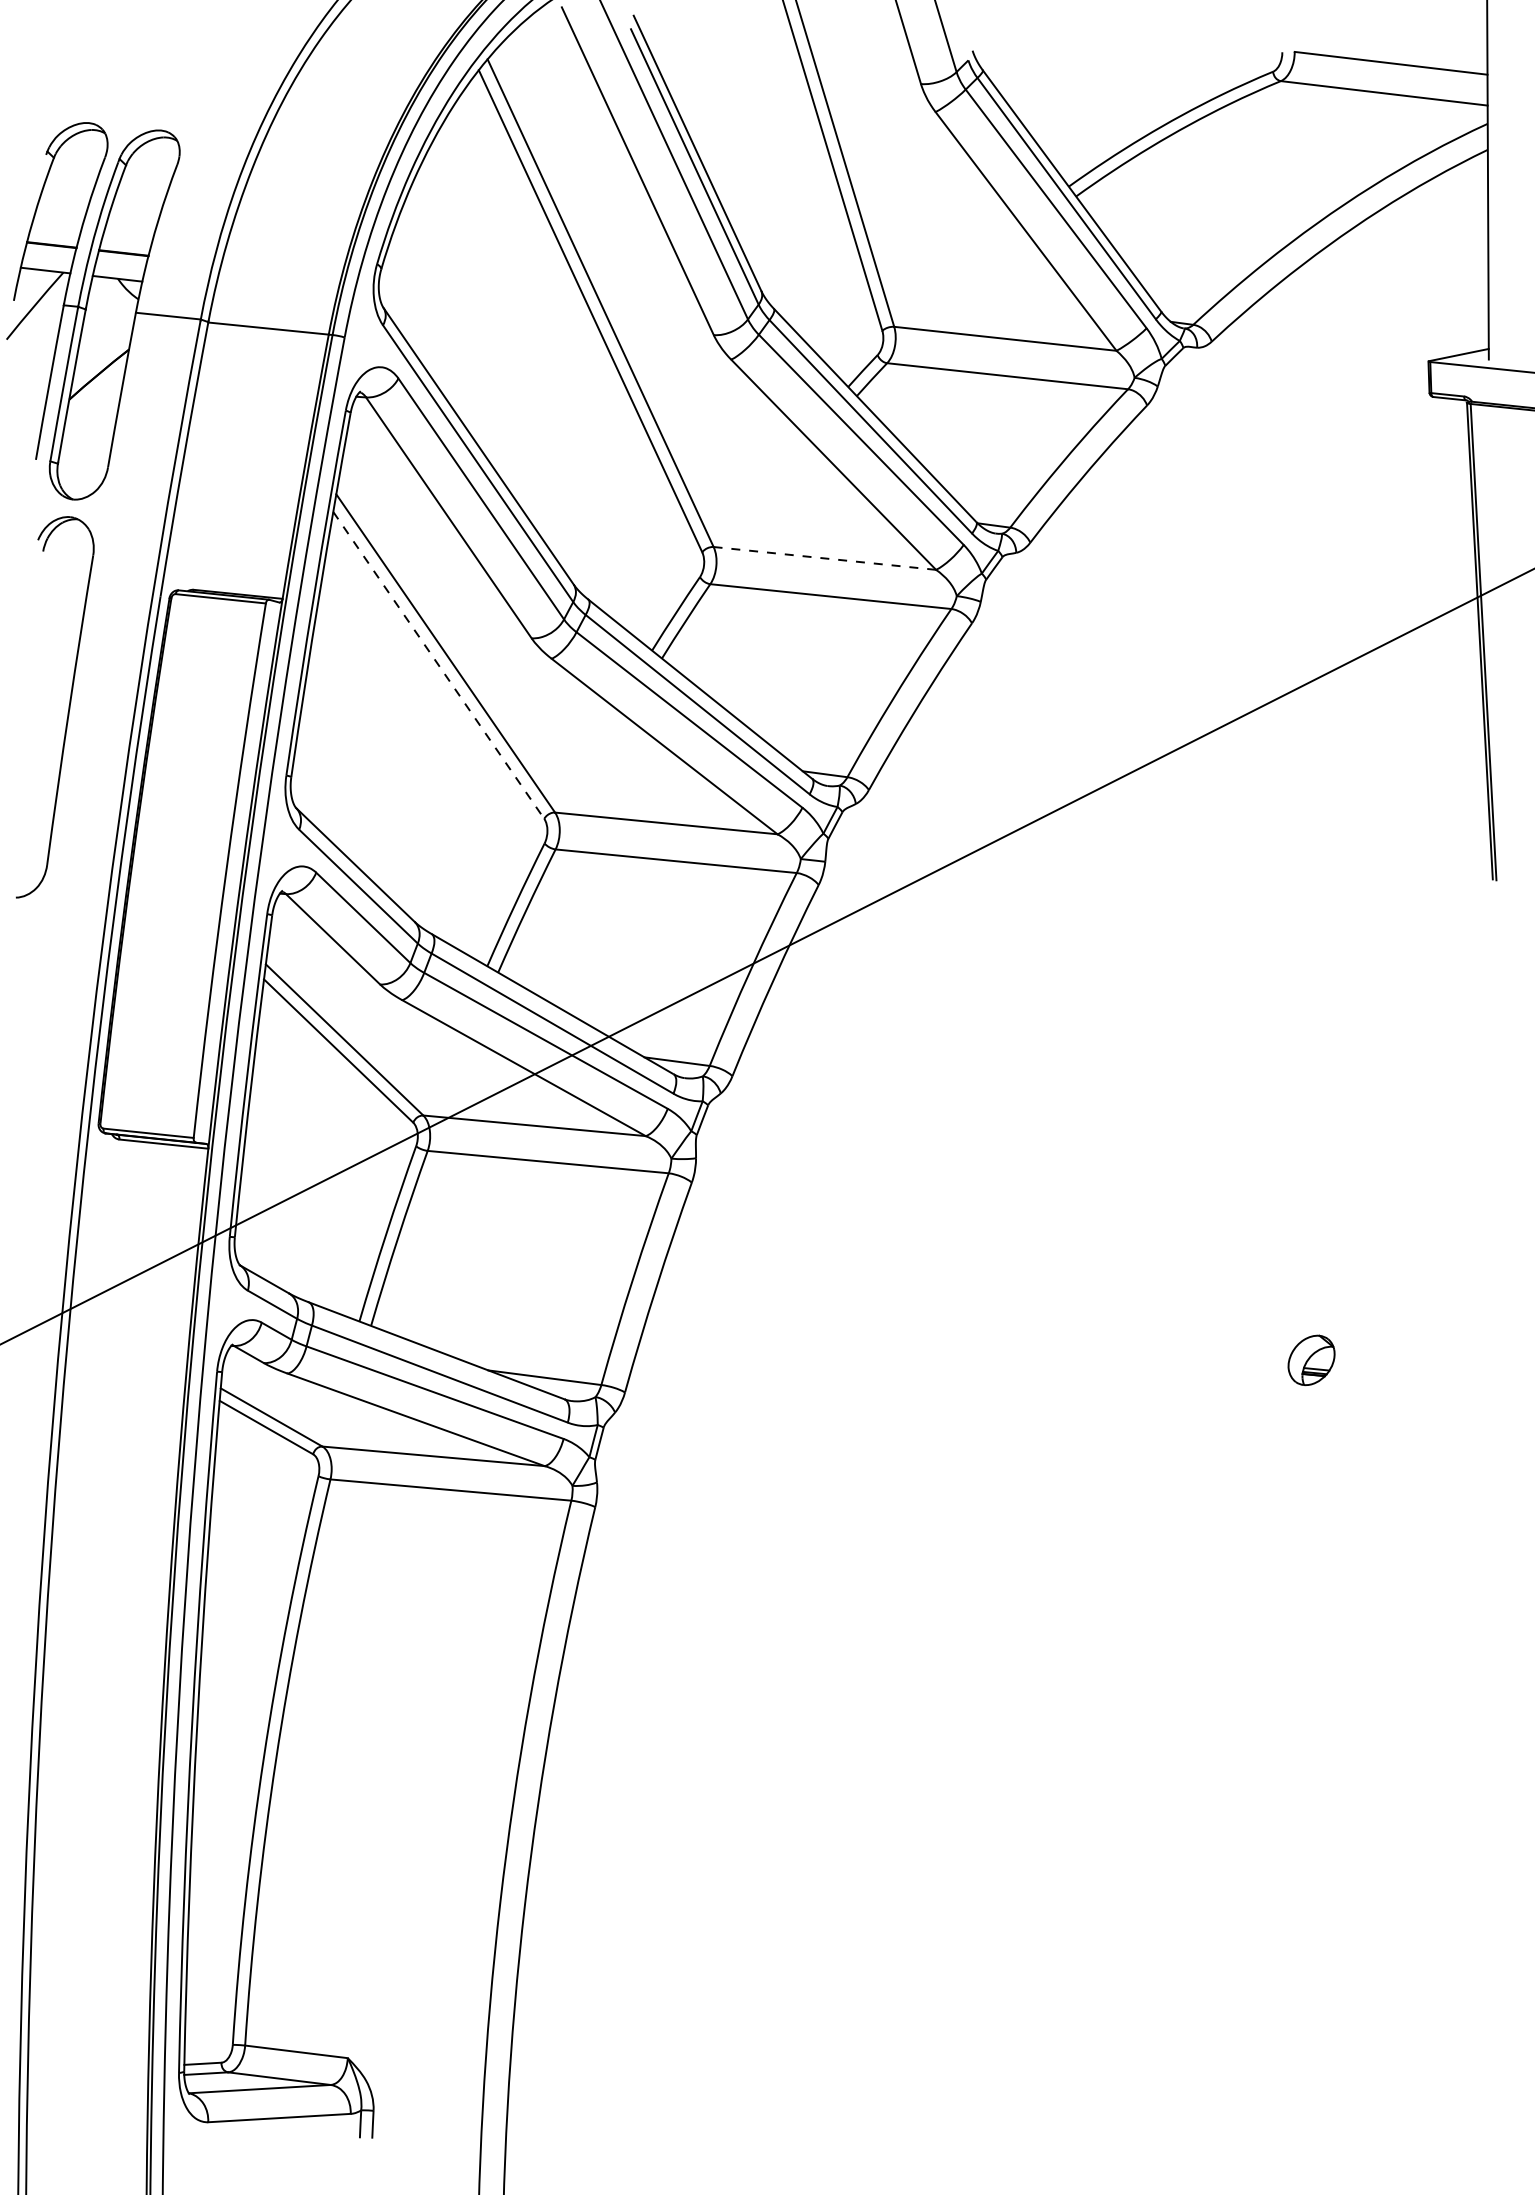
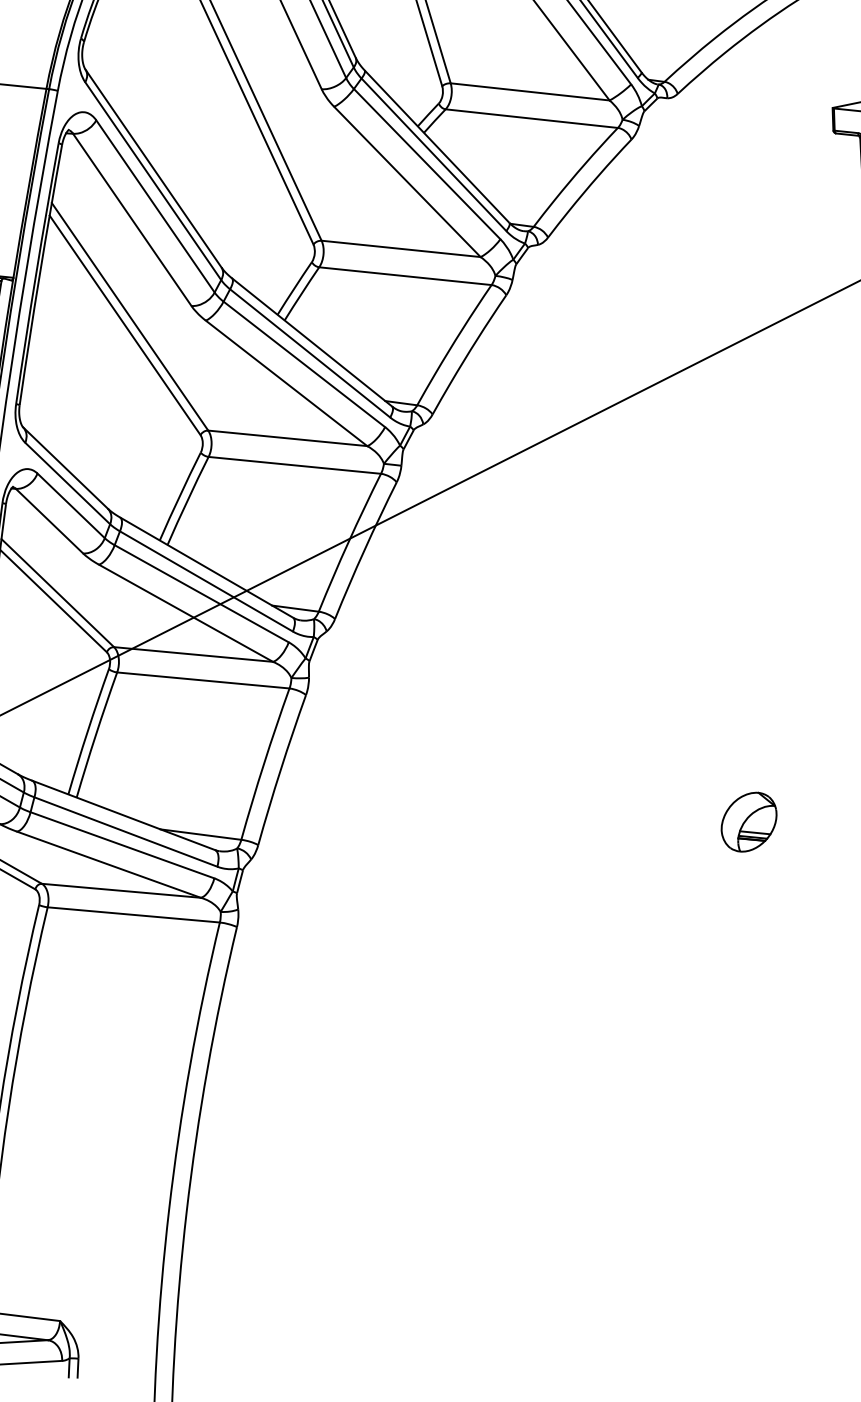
line: (824, 558) -> (400, 248), dashed -> solid
line: (439, 665) -> (125, 325), dashed -> solid
part: (1311, 1360) -> (749, 822), size x1.67

